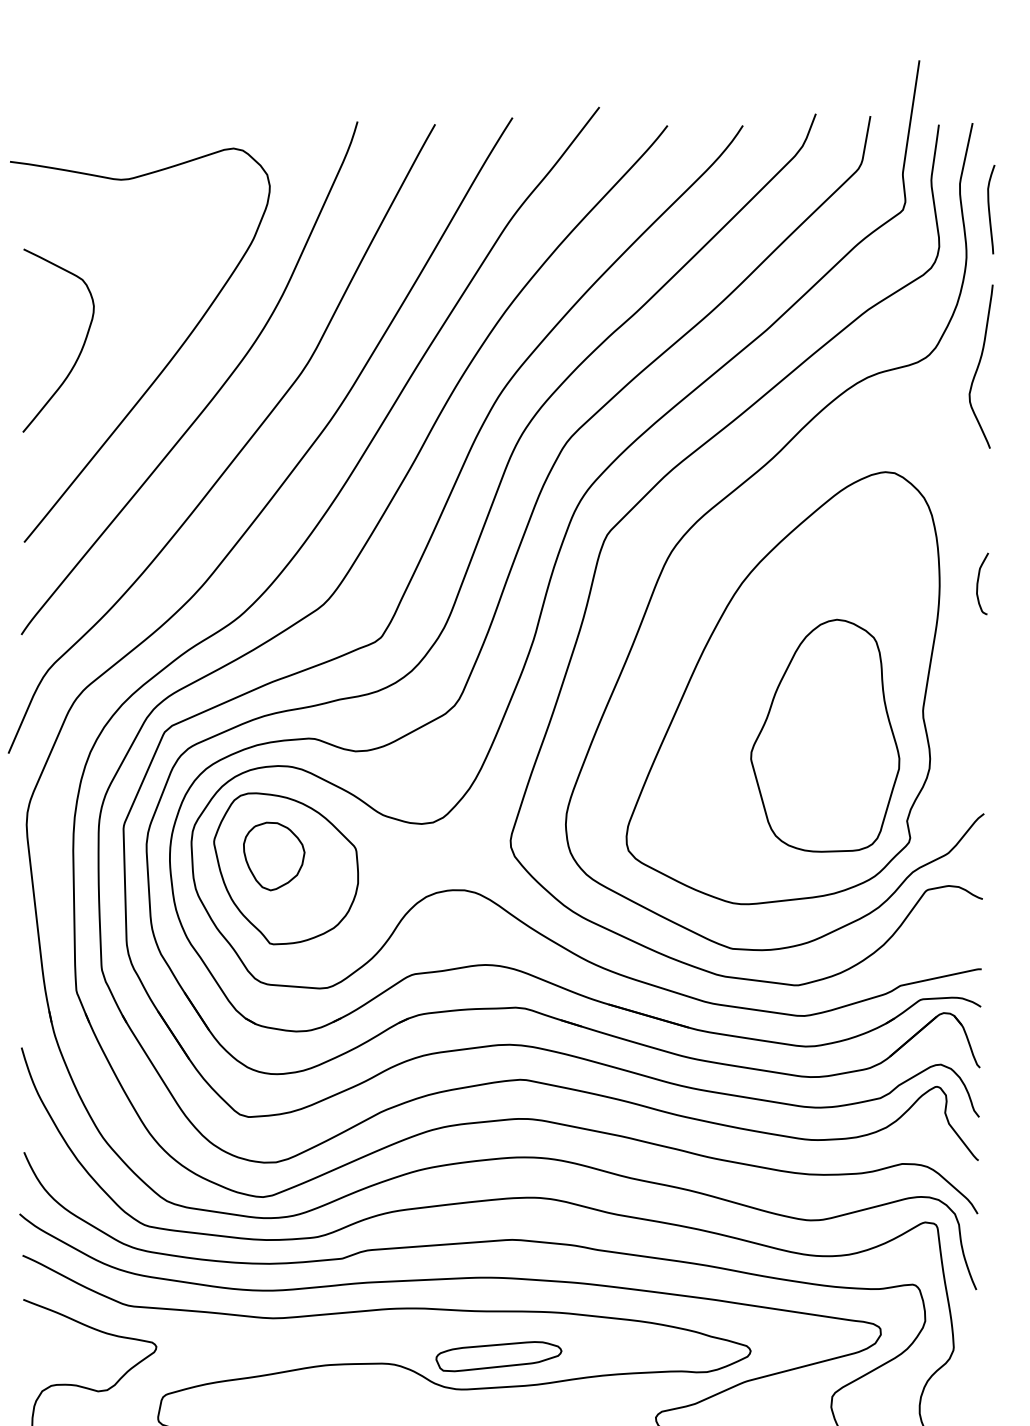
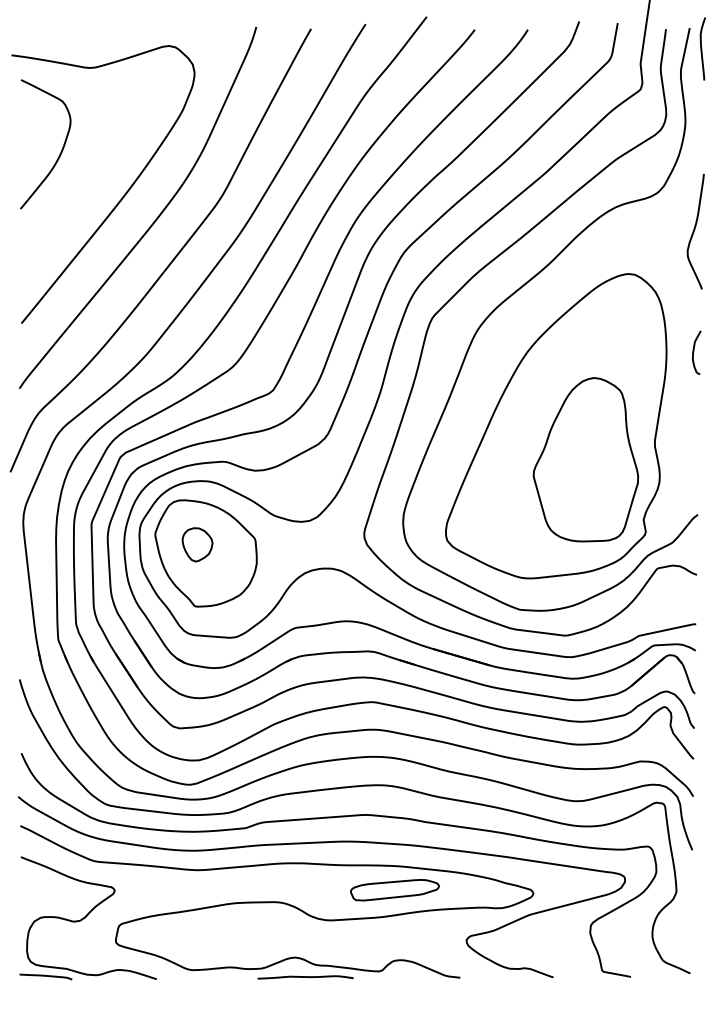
curve: (990, 208) -> (702, 48), moved
curve: (79, 350) -> (60, 151), moved
curve: (979, 366) -> (694, 231), moved
part: (274, 856) -> (197, 544), size x0.7
part: (498, 1357) -> (394, 890), moved

